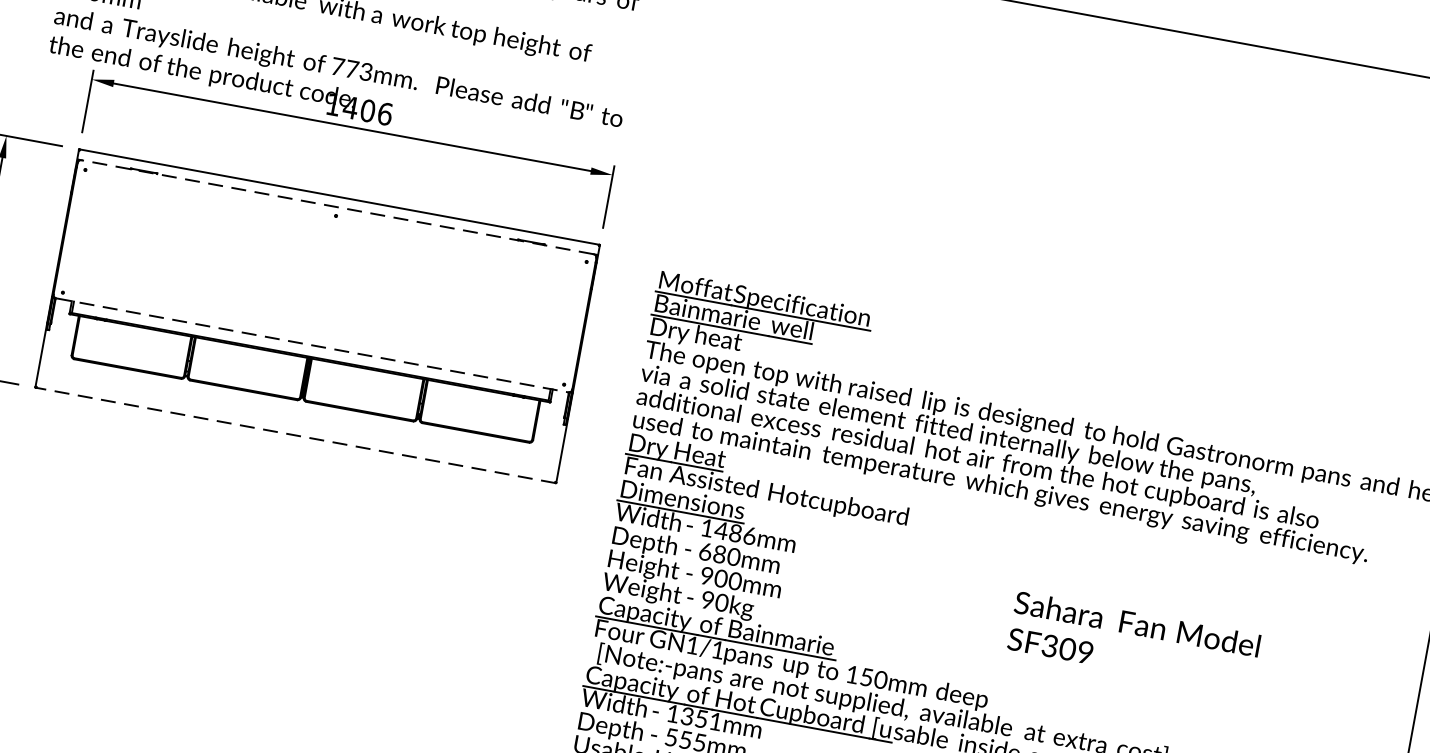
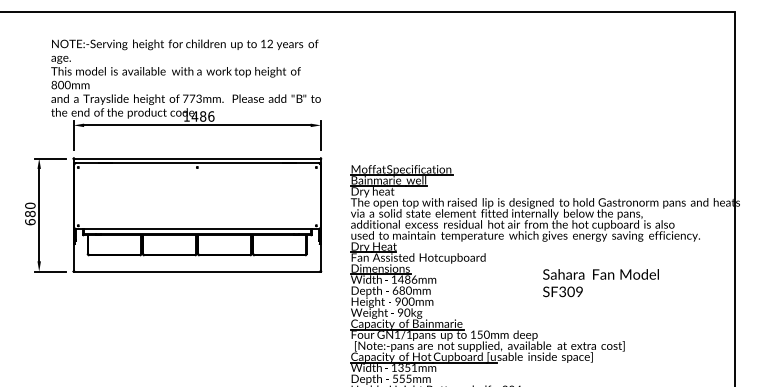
text: (368, 110) -> (203, 116), 1406 -> 1486
line: (337, 207) -> (197, 163), dashed -> solid
line: (312, 344) -> (197, 228), dashed -> solid
line: (294, 434) -> (196, 271), dashed -> solid
text: (1132, 642) -> (600, 283), moved

